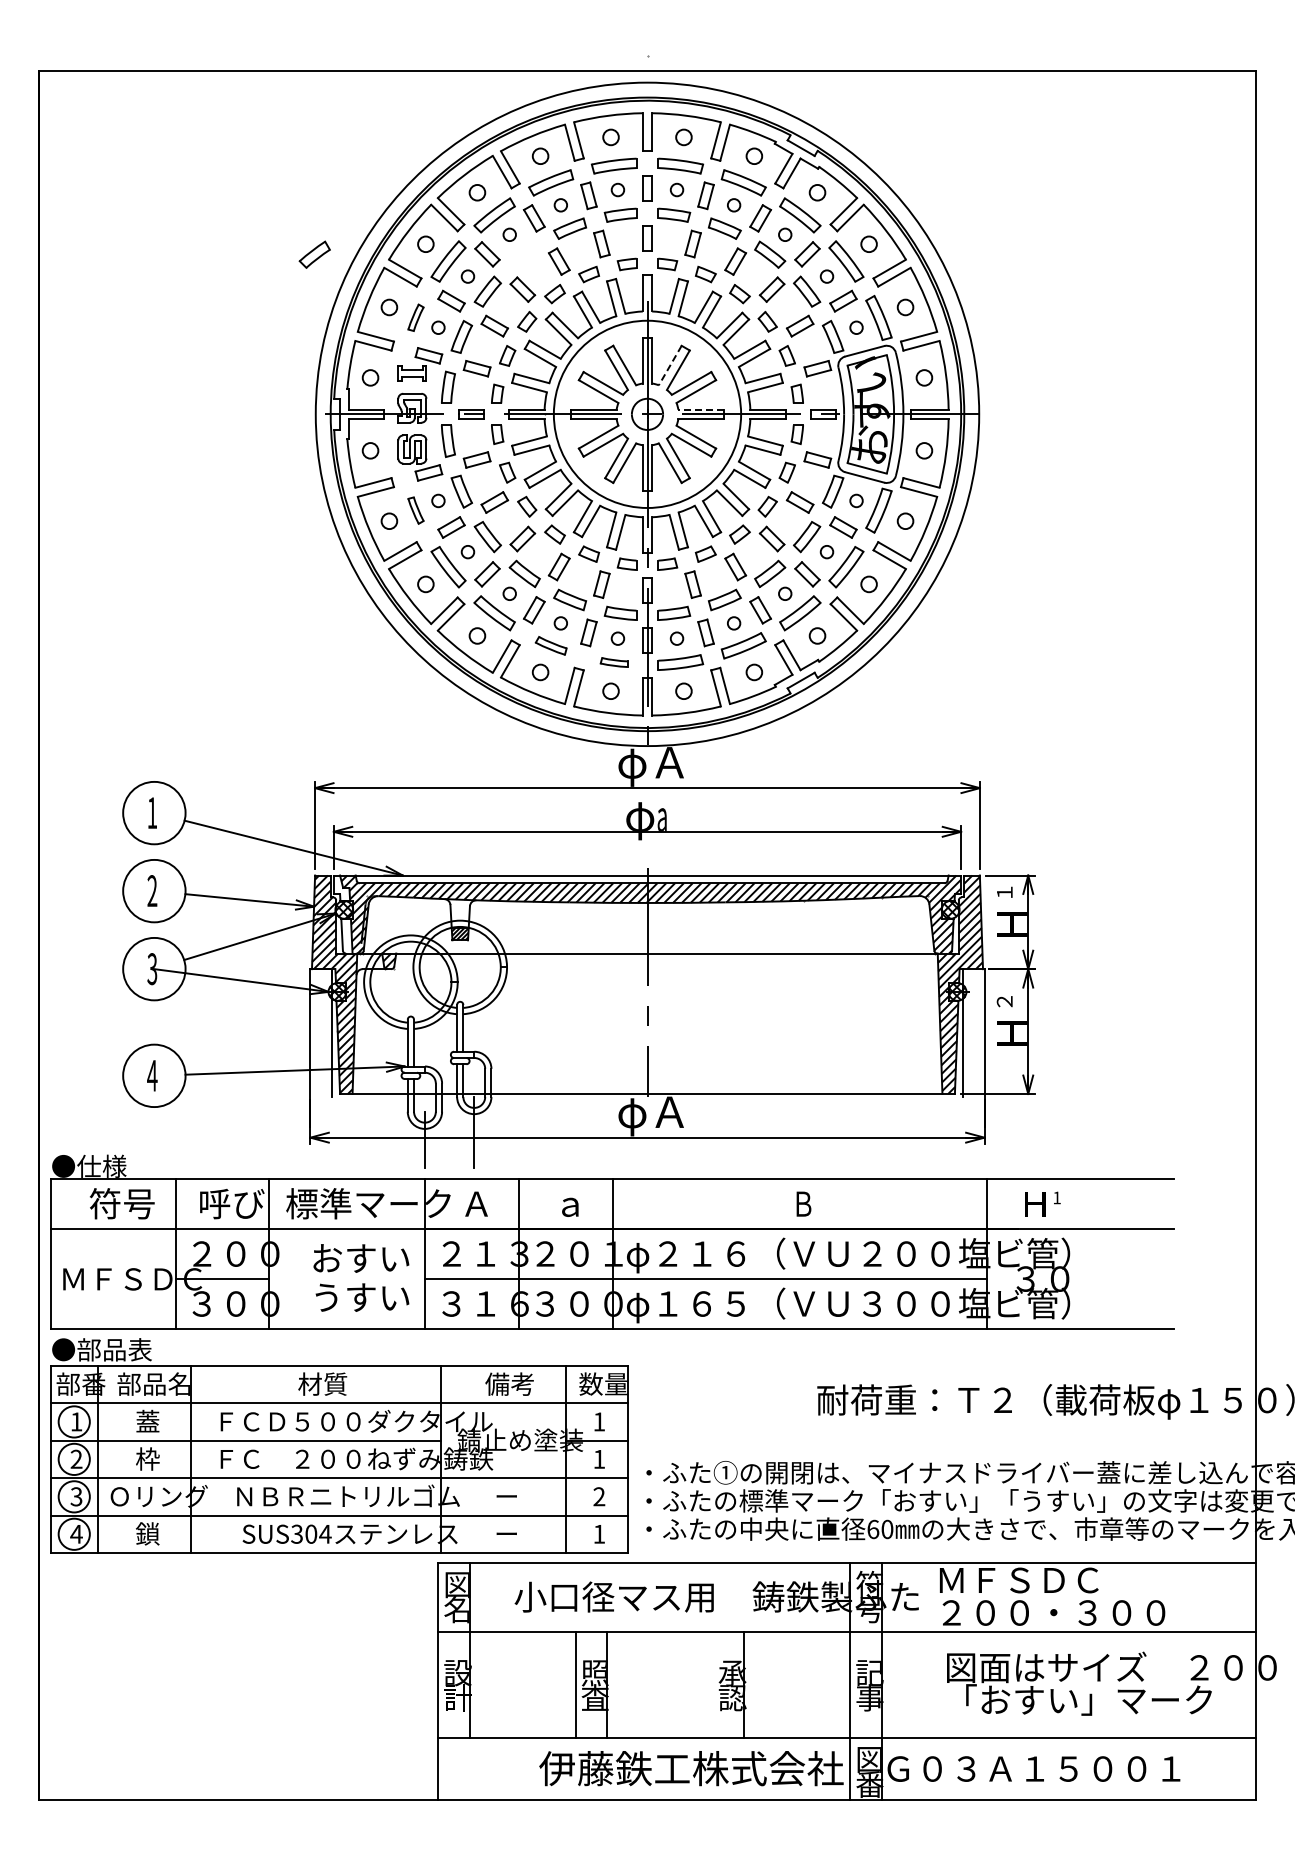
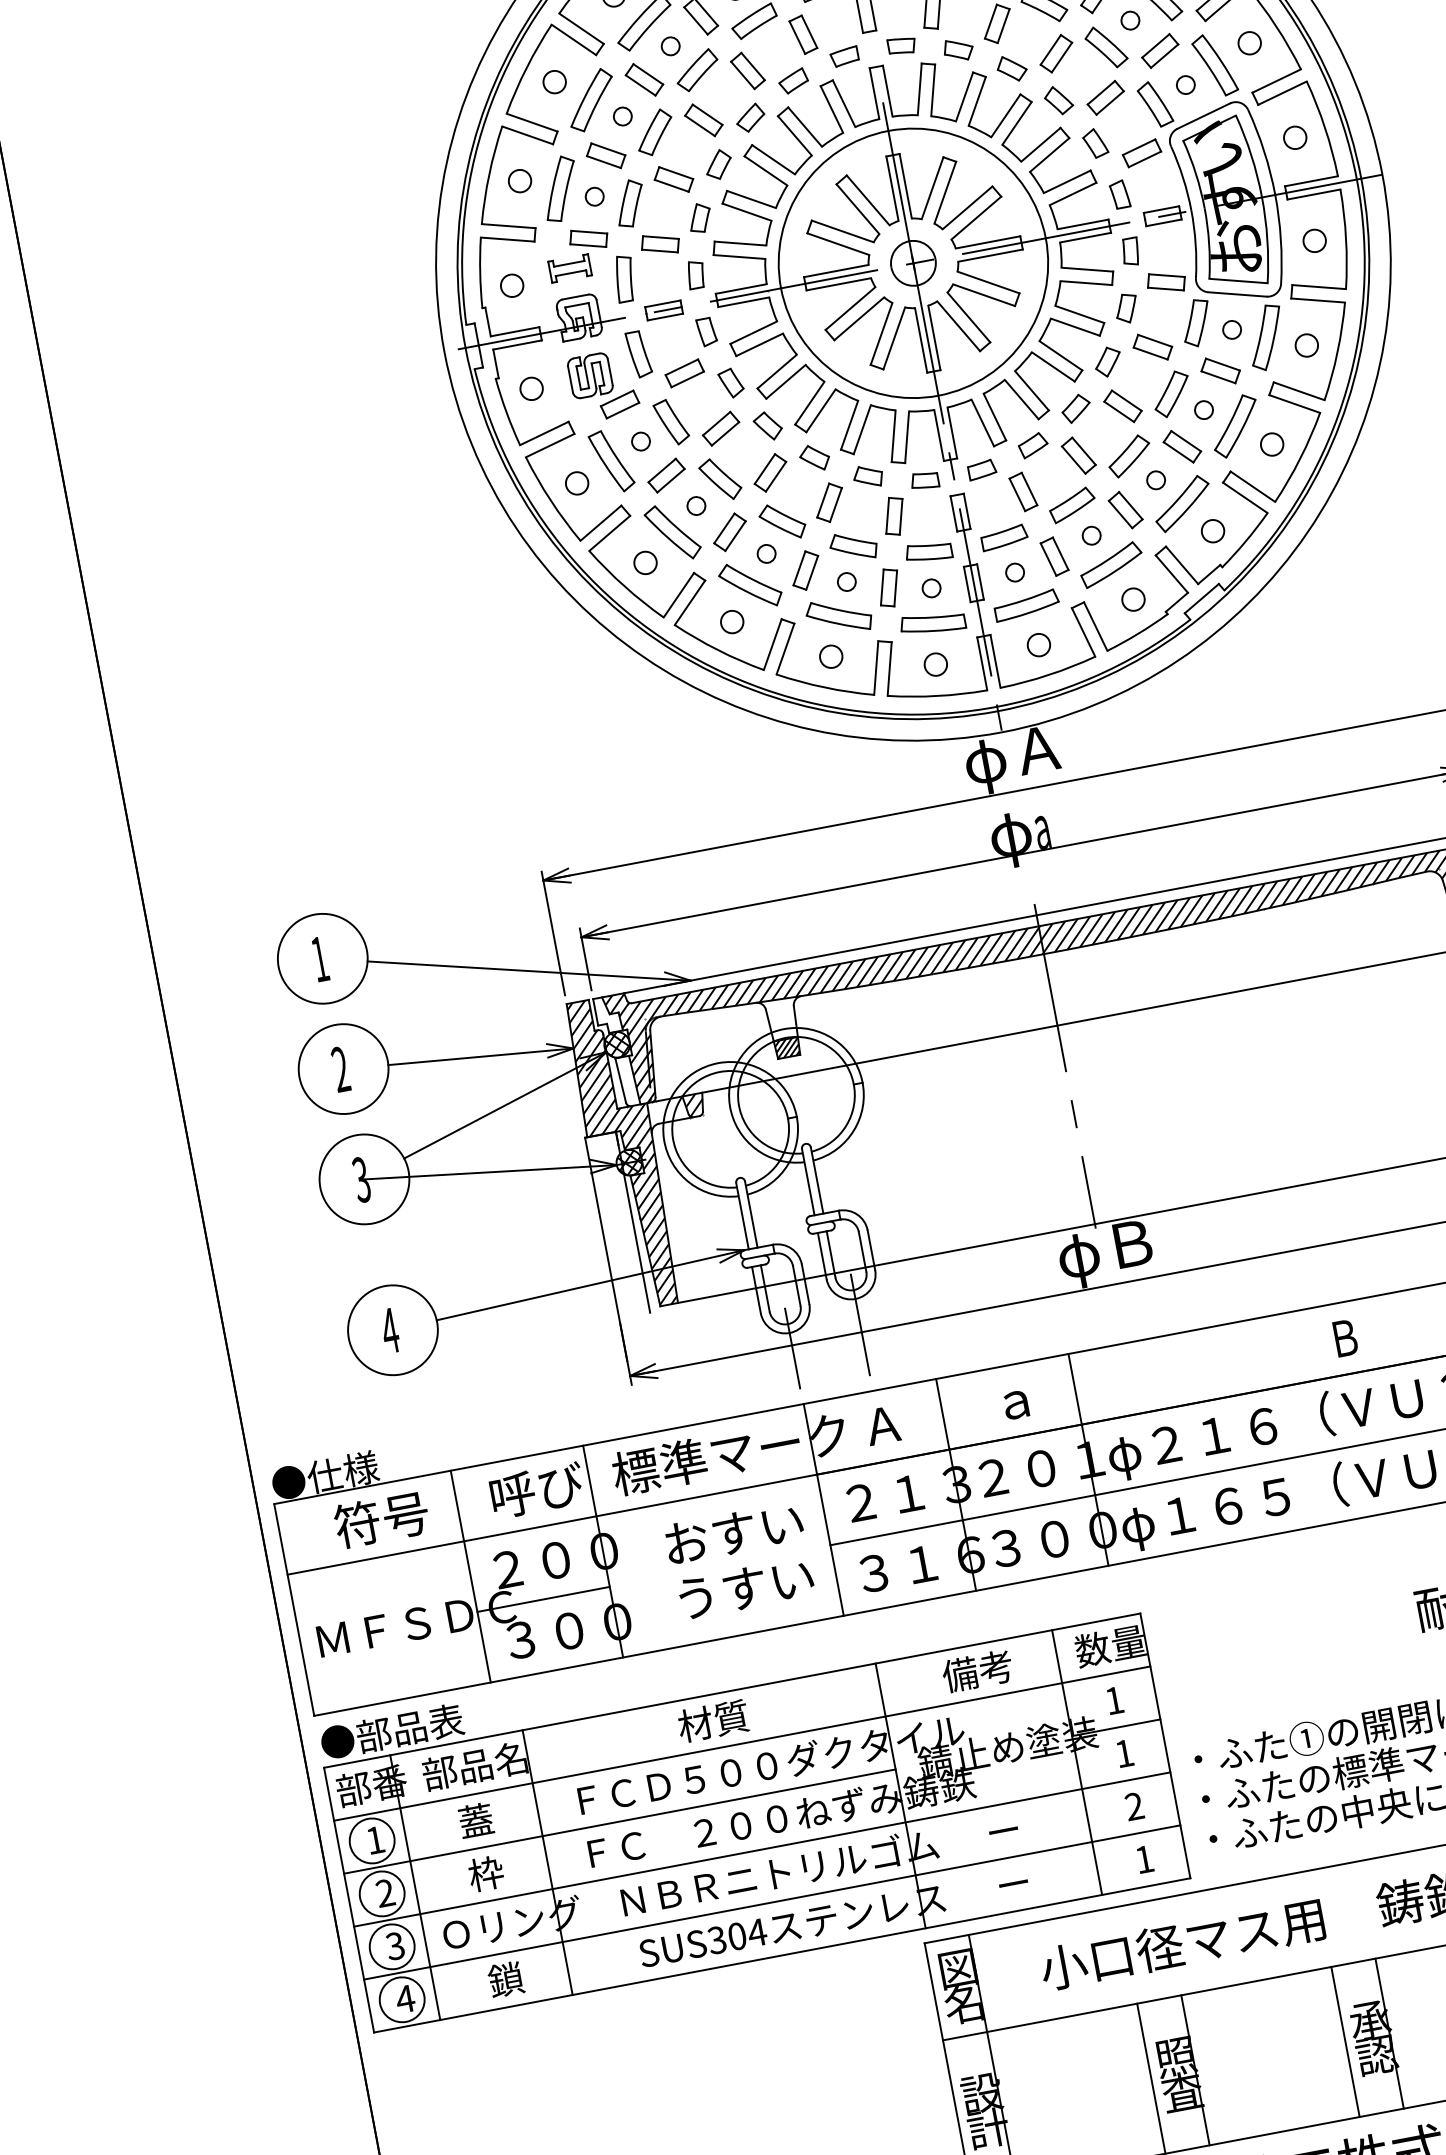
part: (314, 254) -> (696, 70), moved
part: (415, 317) -> (559, 188), size x1.67
line: (670, 365) -> (932, 188), dashed -> solid
line: (701, 409) -> (988, 242), dashed -> solid
part: (415, 510) -> (611, 461), size x1.67
part: (551, 645) -> (839, 615), size x1.43
part: (613, 662) -> (931, 623), size x1.67
text: (669, 1111) -> (1130, 1243), φＡ -> φＢ
line: (713, 1684) -> (1346, 2041), added

